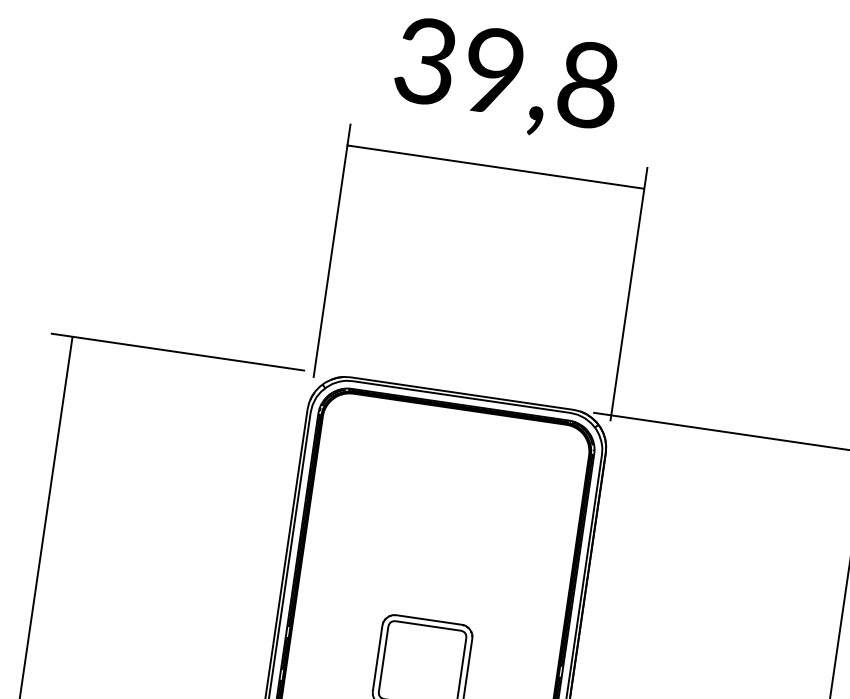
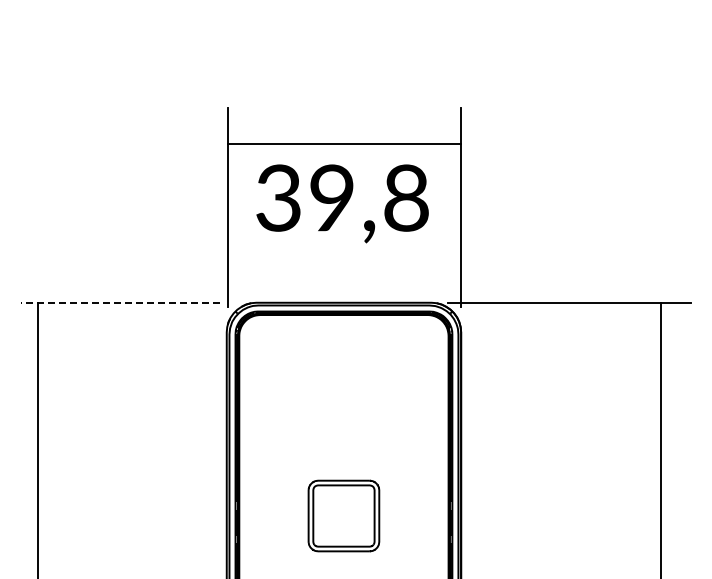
text: (506, 80) -> (342, 203), moved
line: (494, 166) -> (343, 143), moved
line: (177, 351) -> (120, 302), solid -> dashed

